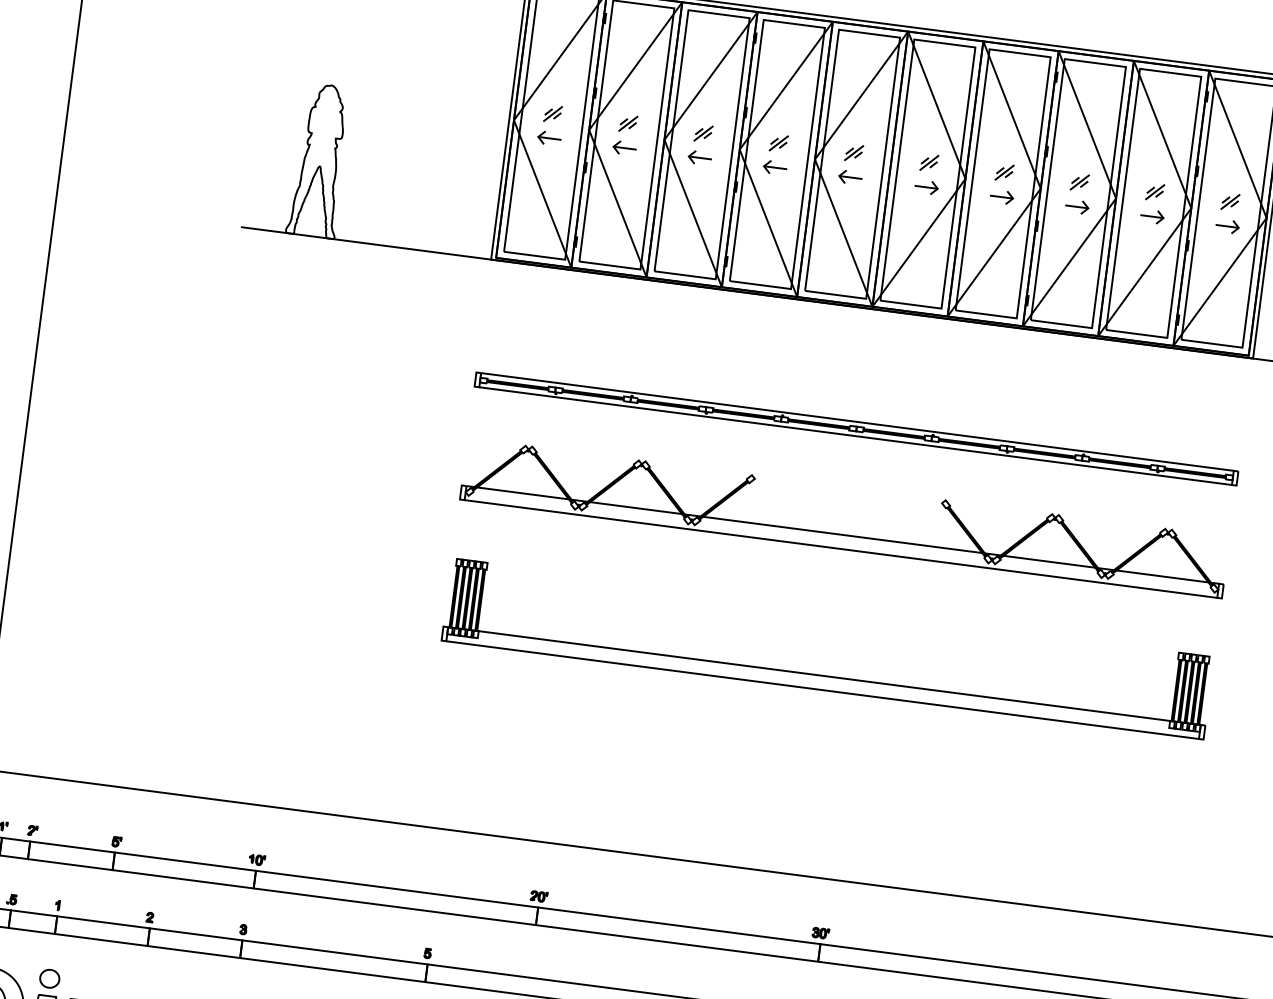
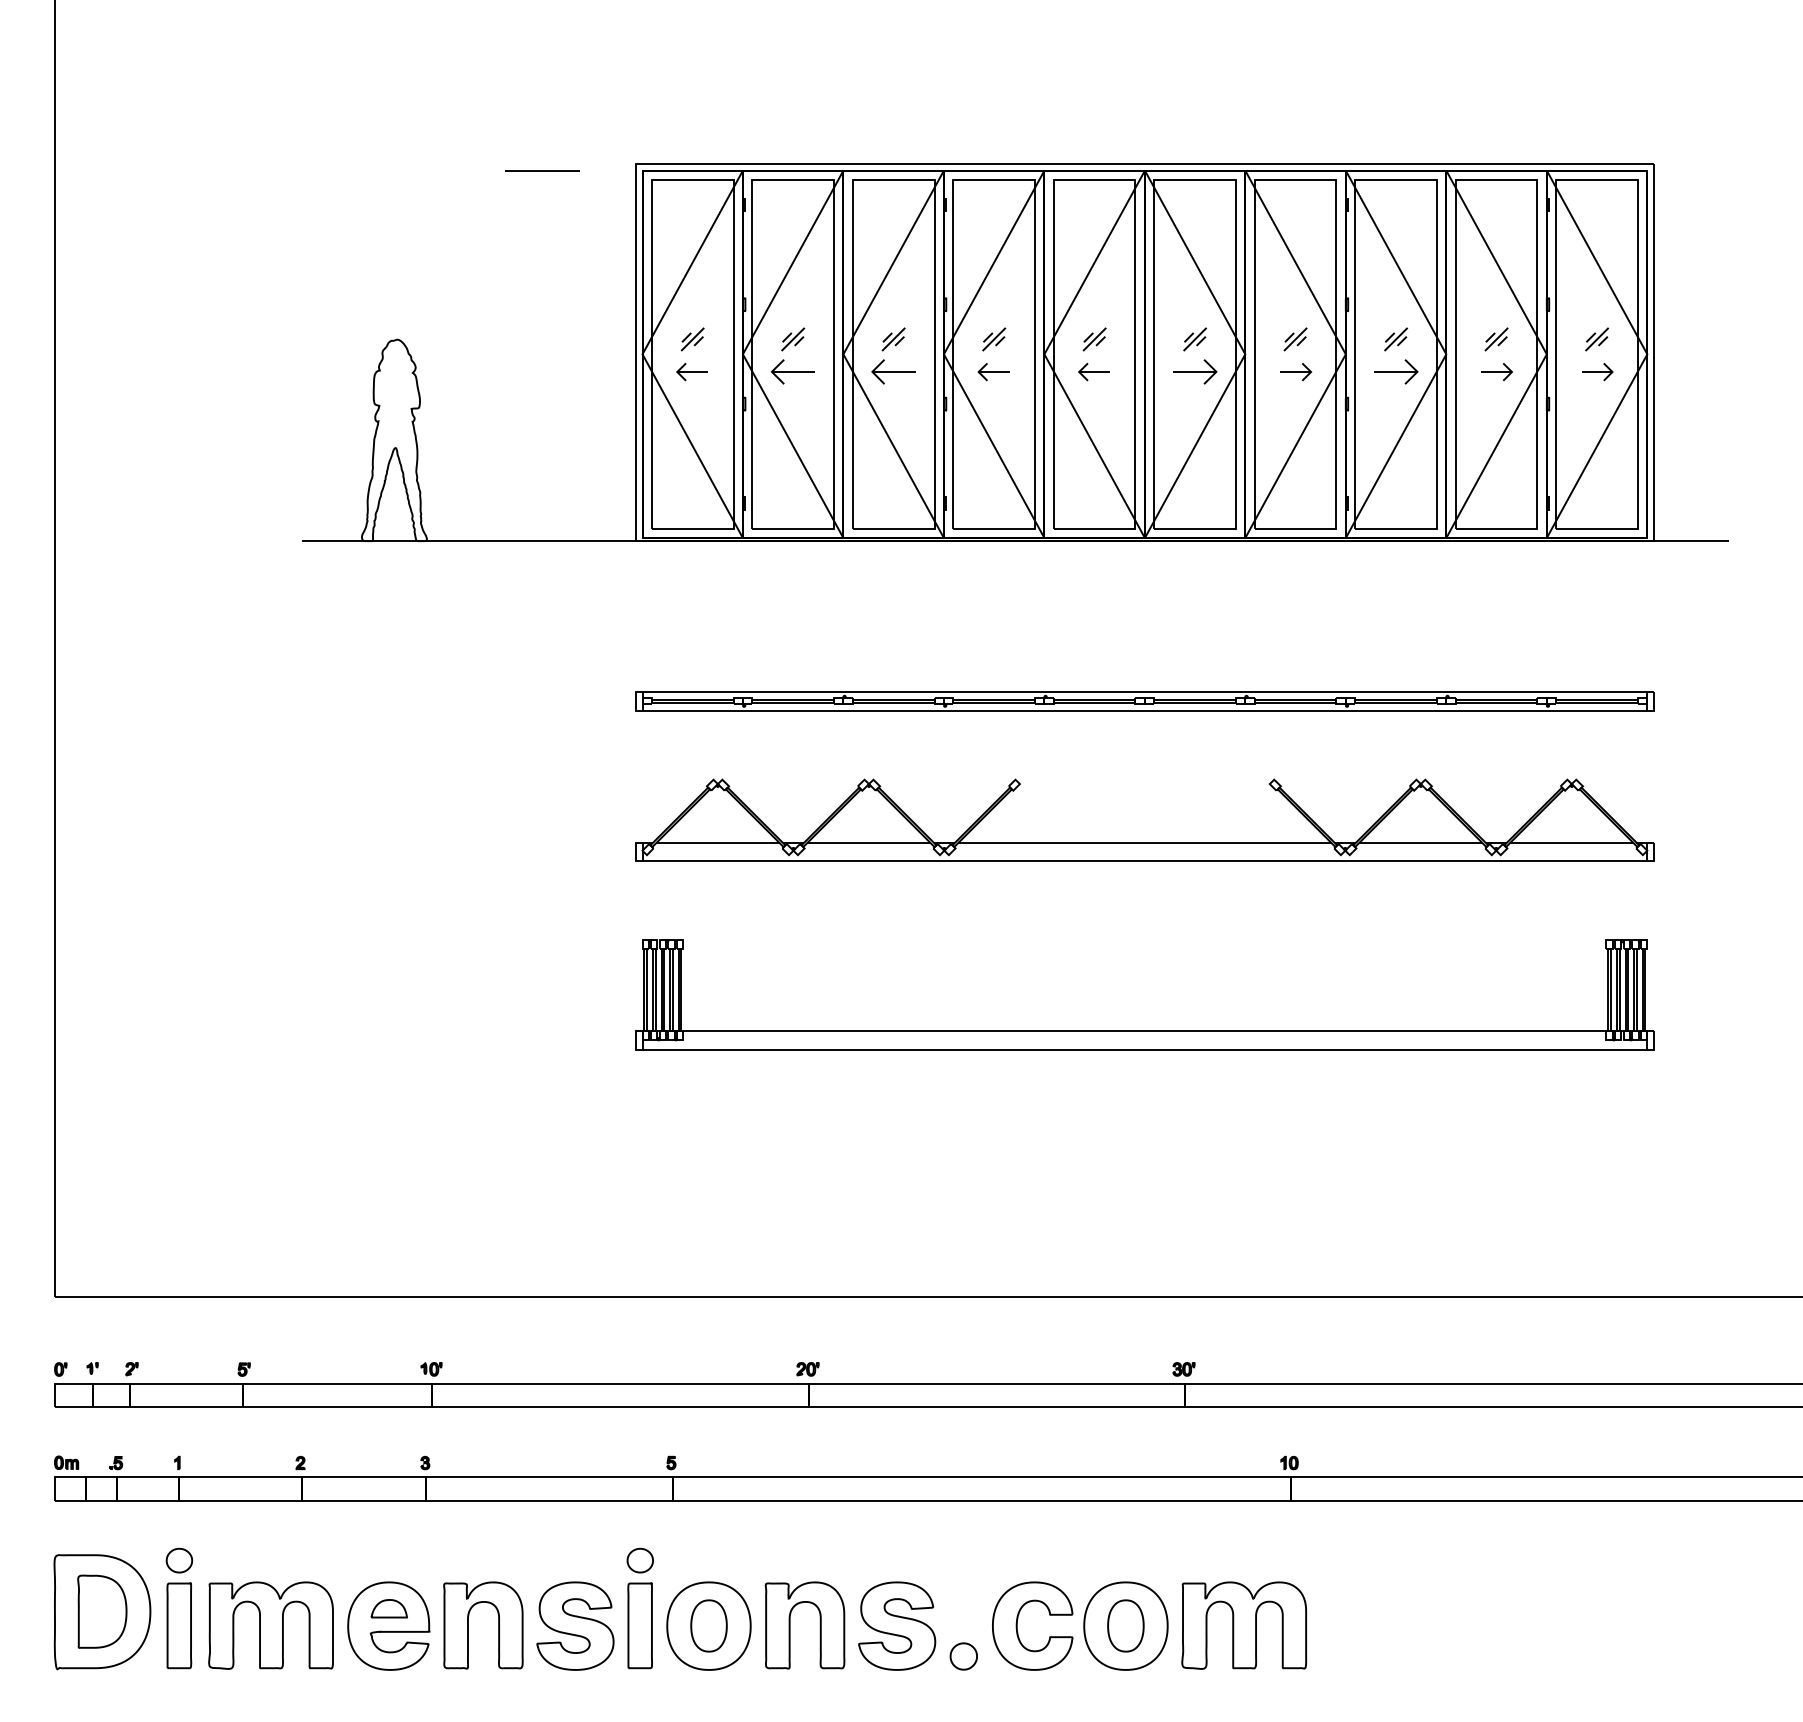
part: (624, 148) -> (792, 372), size x1.4
part: (699, 158) -> (892, 372), size x1.4
part: (926, 187) -> (1195, 372), size x1.4
part: (1076, 207) -> (1396, 372), size x1.4

